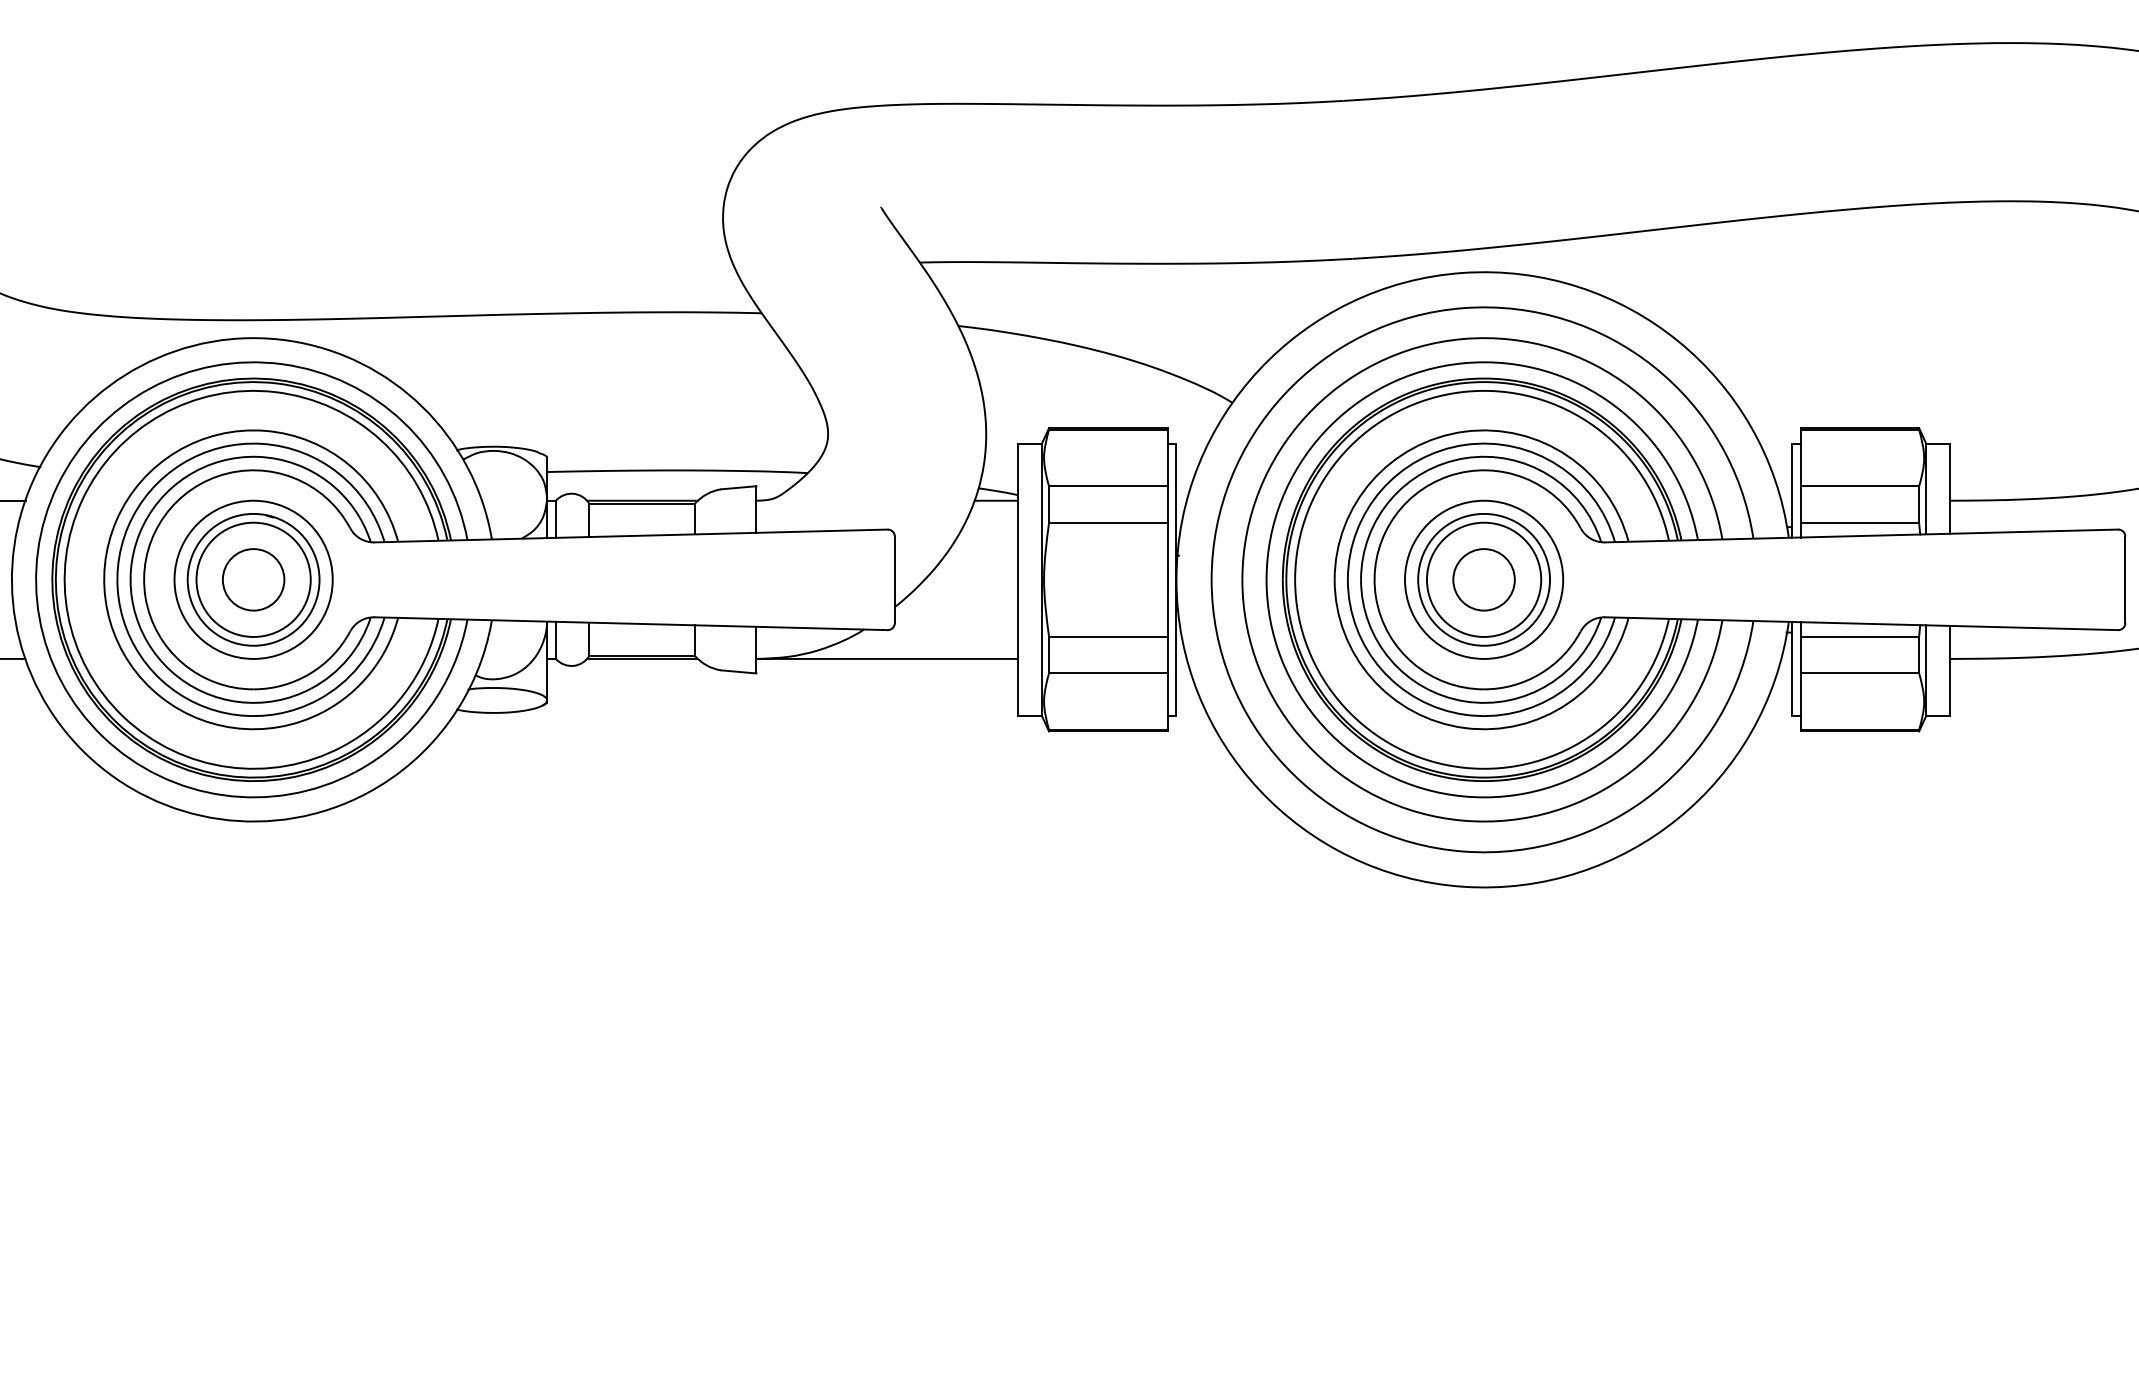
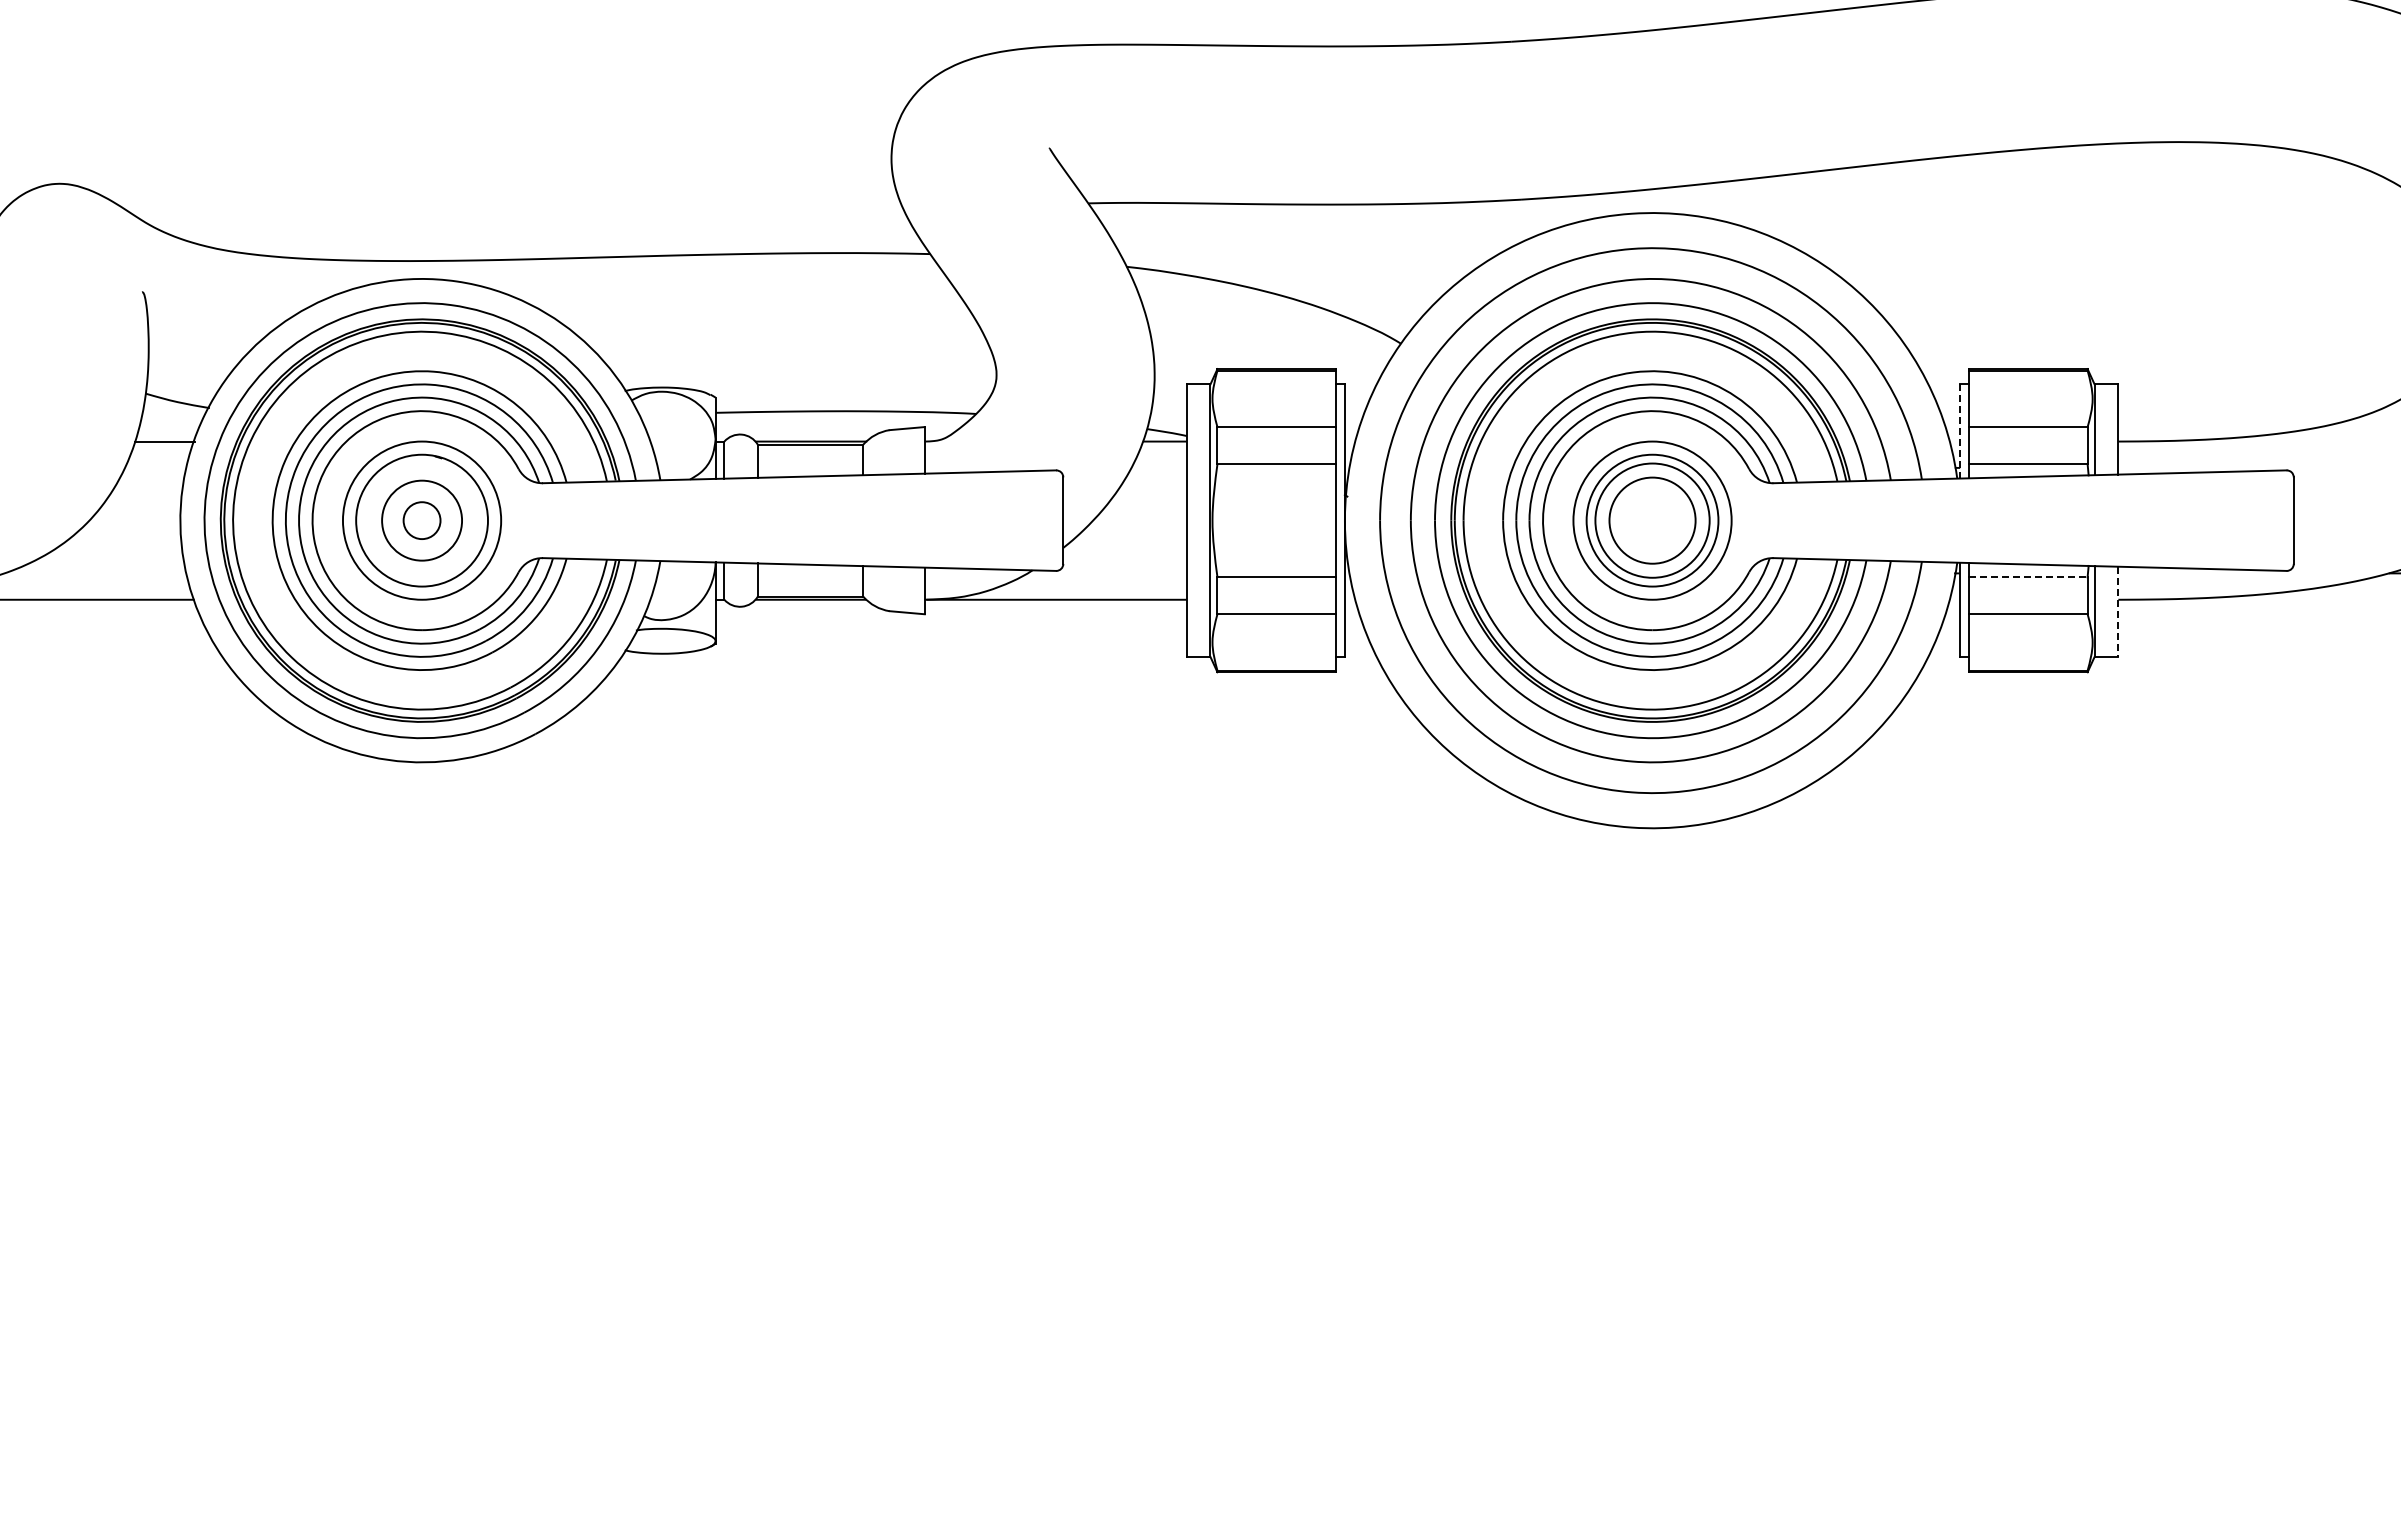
line: (1792, 491) -> (1960, 432), solid -> dashed
circle: (253, 579) -> (421, 520), size x0.6
circle: (253, 579) -> (421, 520), size x0.7
circle: (1484, 579) -> (1652, 520), size x1.4
line: (1860, 636) -> (2028, 577), solid -> dashed
line: (1950, 671) -> (2118, 612), solid -> dashed

